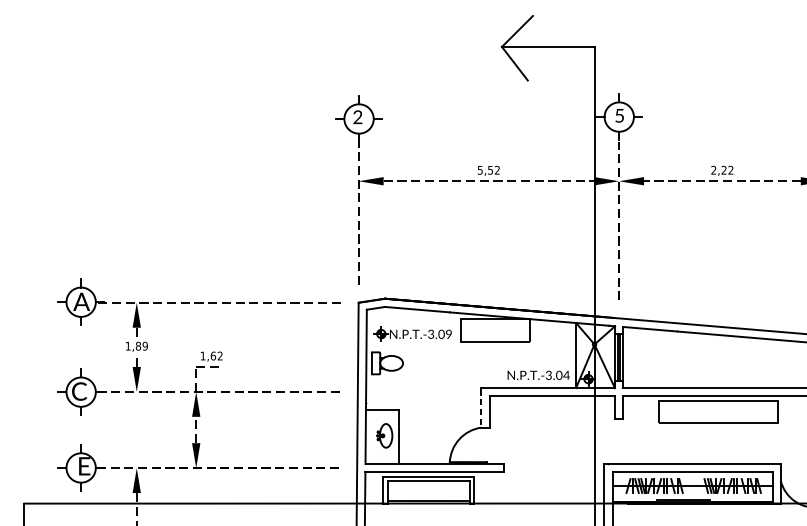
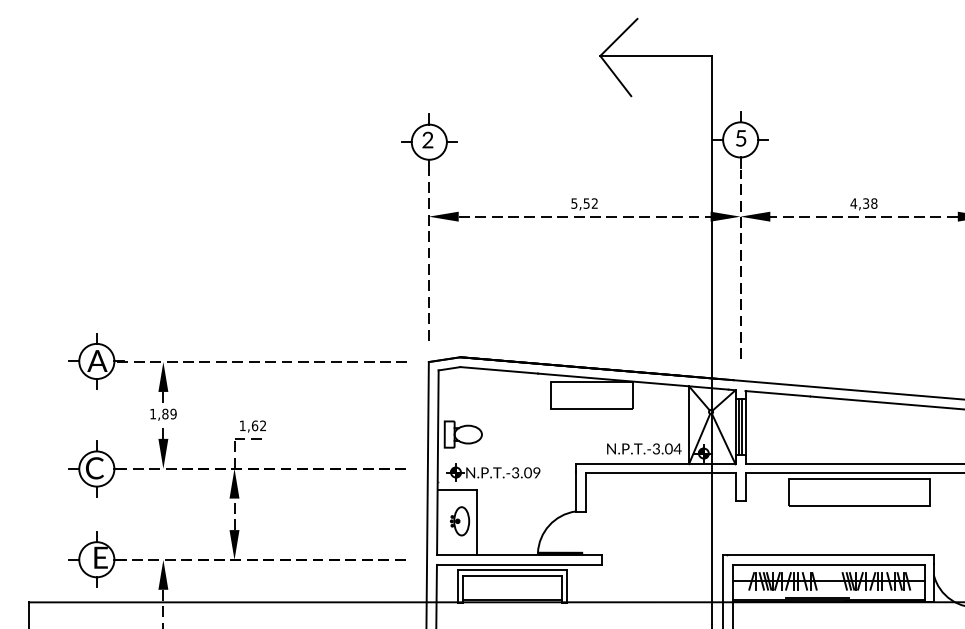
text: (721, 170) -> (863, 203), 2,22 -> 4,38
part: (412, 334) -> (493, 472), moved
line: (481, 407) -> (575, 487), dashed -> solid

